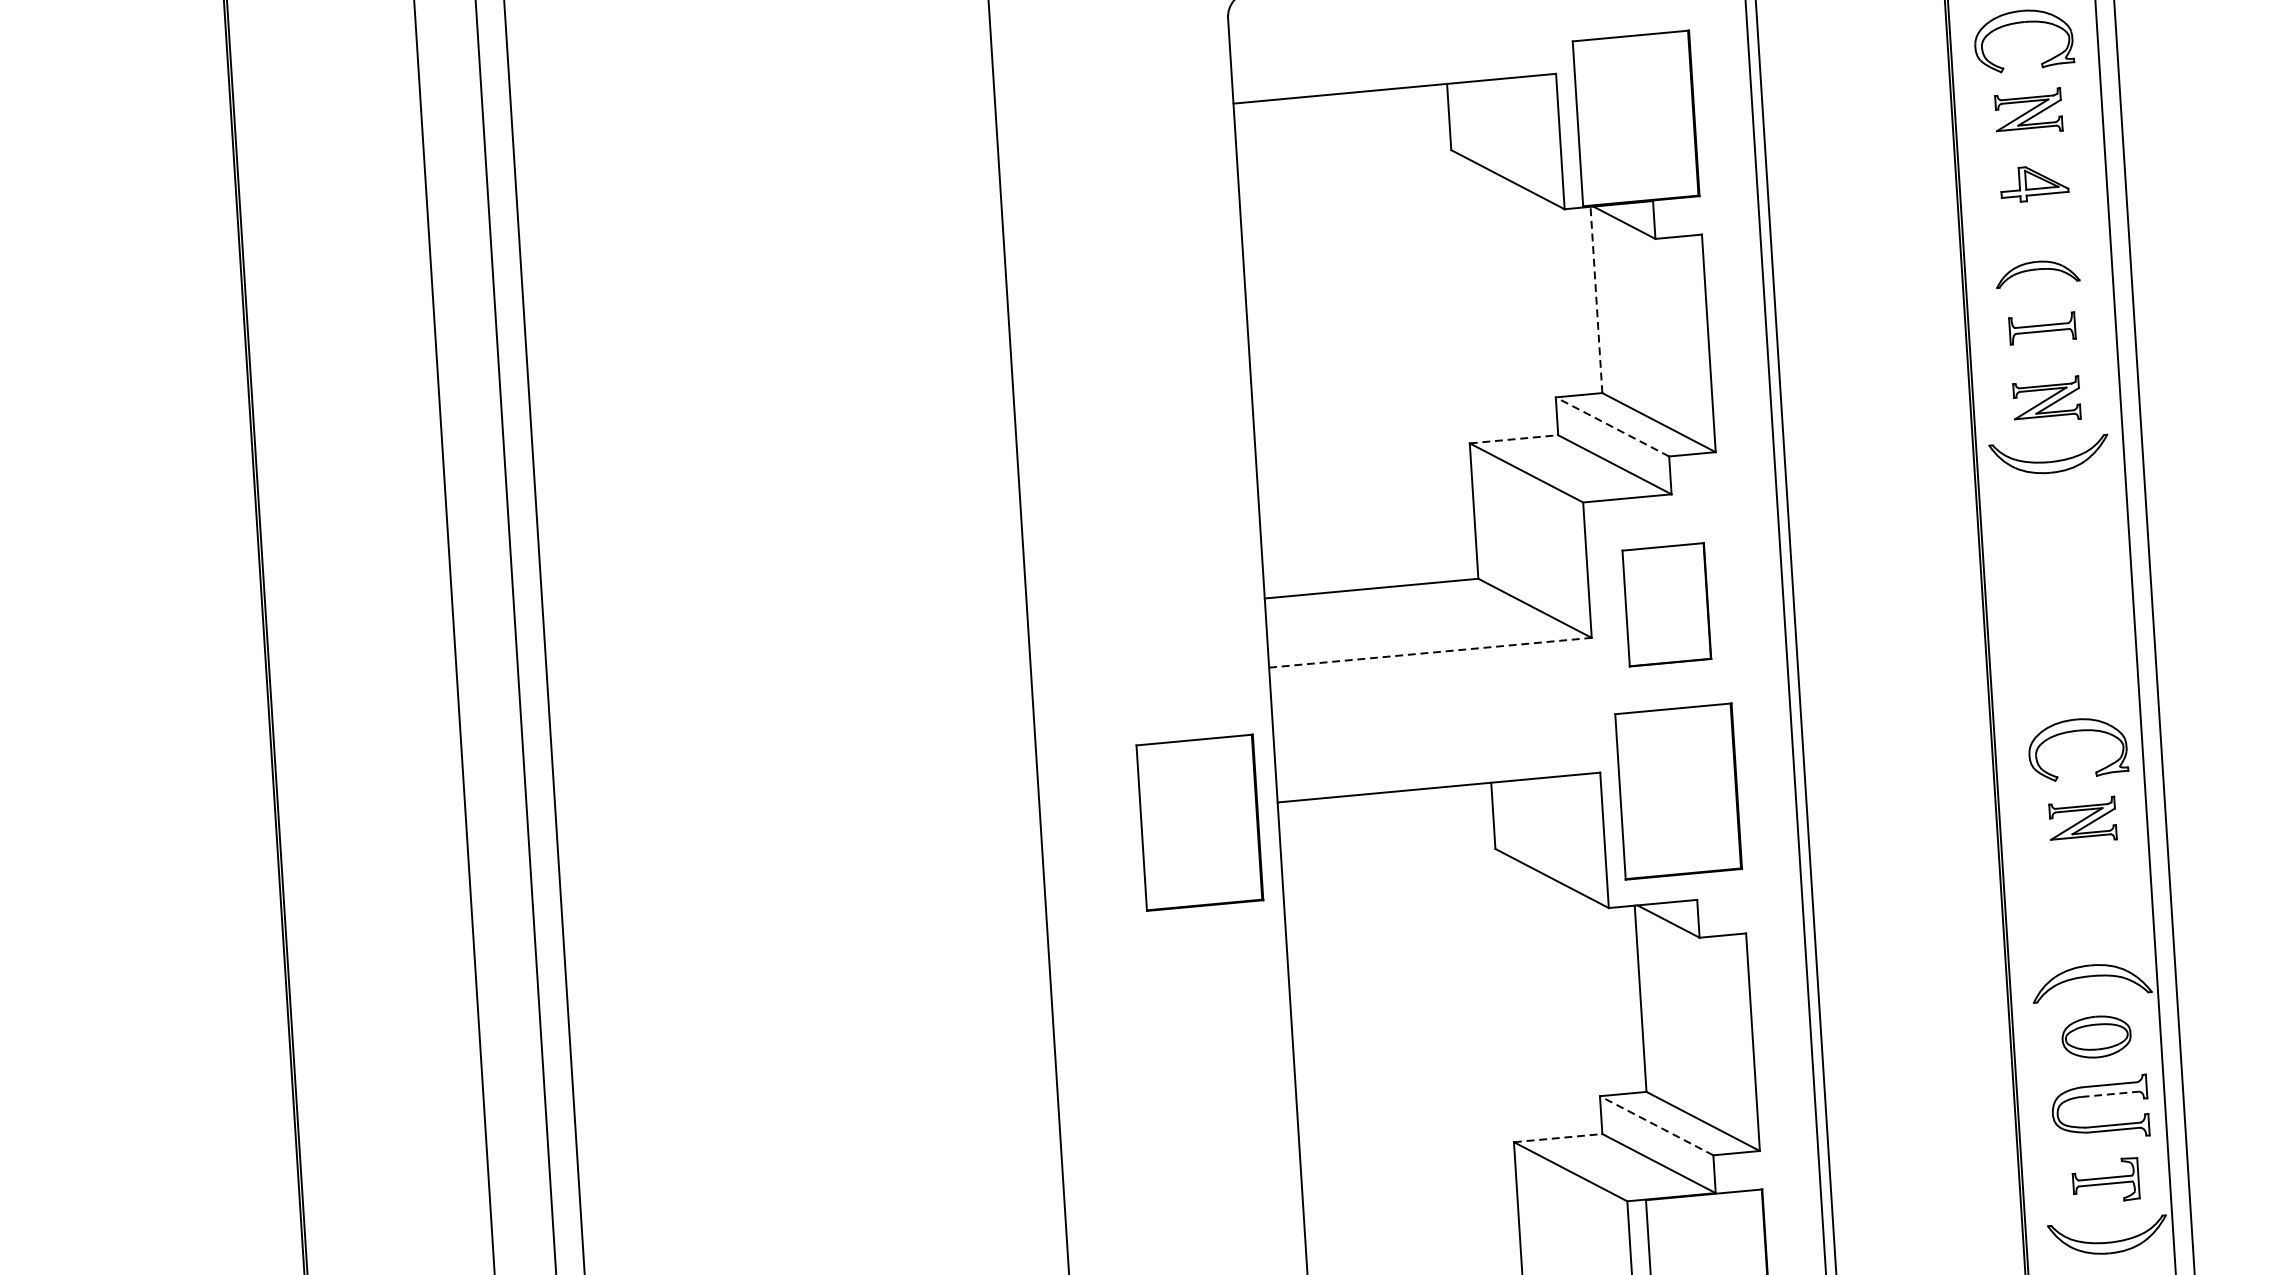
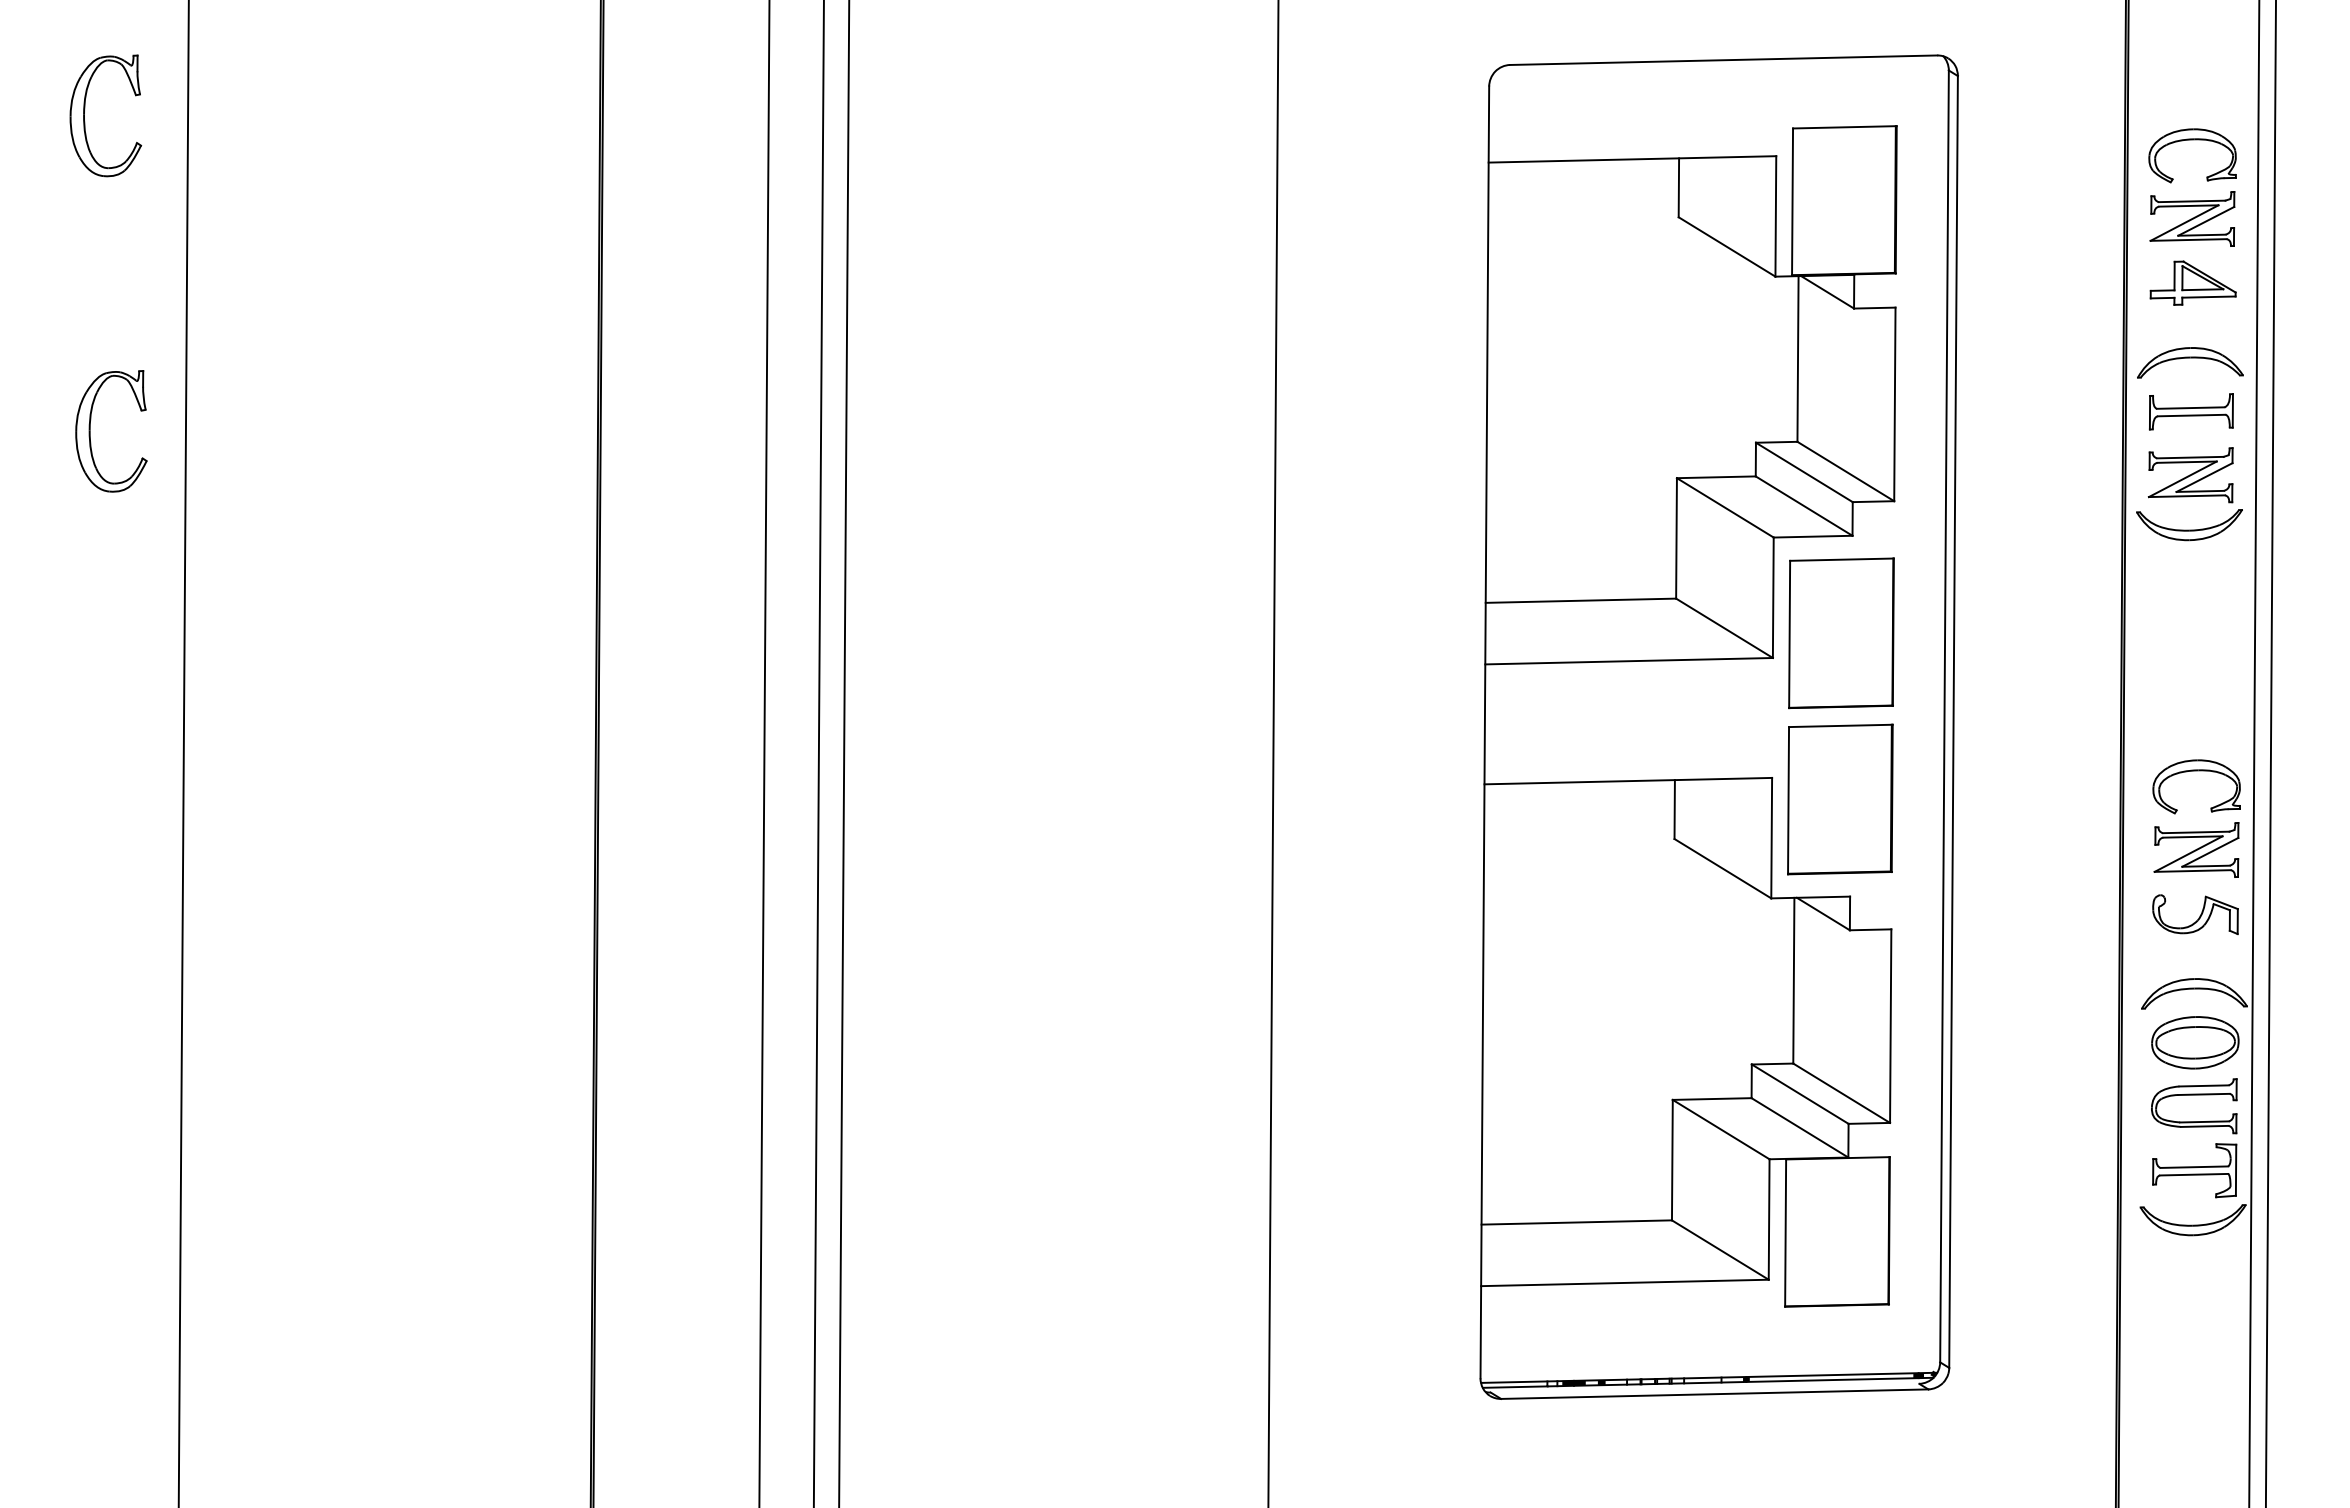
part: (2028, 111) -> (2192, 218), size x1.43
part: (2033, 183) -> (2192, 282), size x1.43
part: (2037, 273) -> (2190, 362), size x1.43
line: (1596, 299) -> (1798, 358), dashed -> solid
part: (2041, 328) -> (2190, 411), size x1.43
part: (2046, 400) -> (2190, 475), size x1.43
line: (1612, 426) -> (1804, 472), dashed -> solid
line: (1514, 439) -> (1716, 477), dashed -> solid
part: (1666, 604) -> (1841, 633), size x1.43
line: (1430, 653) -> (1629, 661), dashed -> solid
part: (2082, 819) -> (2196, 849), size x1.43
part: (1200, 822) -> (1414, 797), removed
part: (2086, 892) -> (2195, 914), added
part: (2096, 1036) -> (2195, 1042), size x1.43
line: (2110, 1094) -> (2204, 1094), dashed -> solid
line: (1657, 1126) -> (1800, 1094), dashed -> solid
line: (1558, 1138) -> (1712, 1099), dashed -> solid
part: (2105, 1180) -> (2194, 1170), size x1.43

